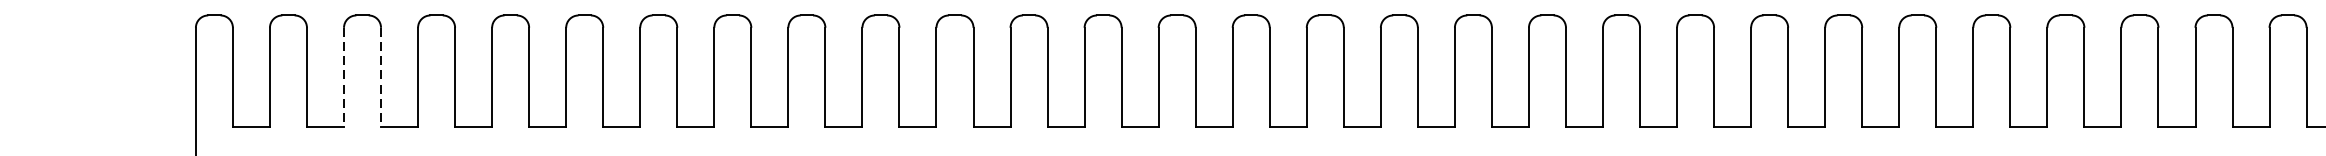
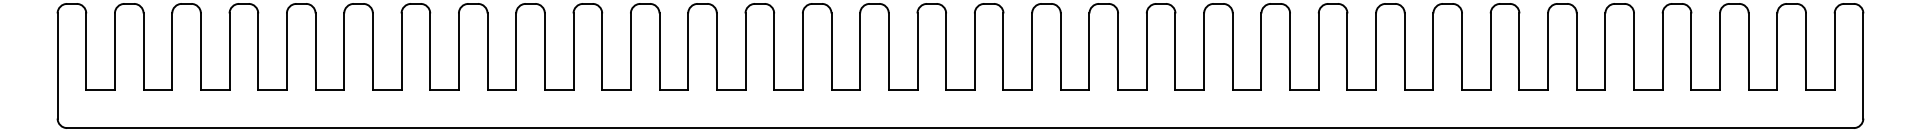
line: (344, 78) -> (172, 52), dashed -> solid
line: (380, 78) -> (200, 52), dashed -> solid

